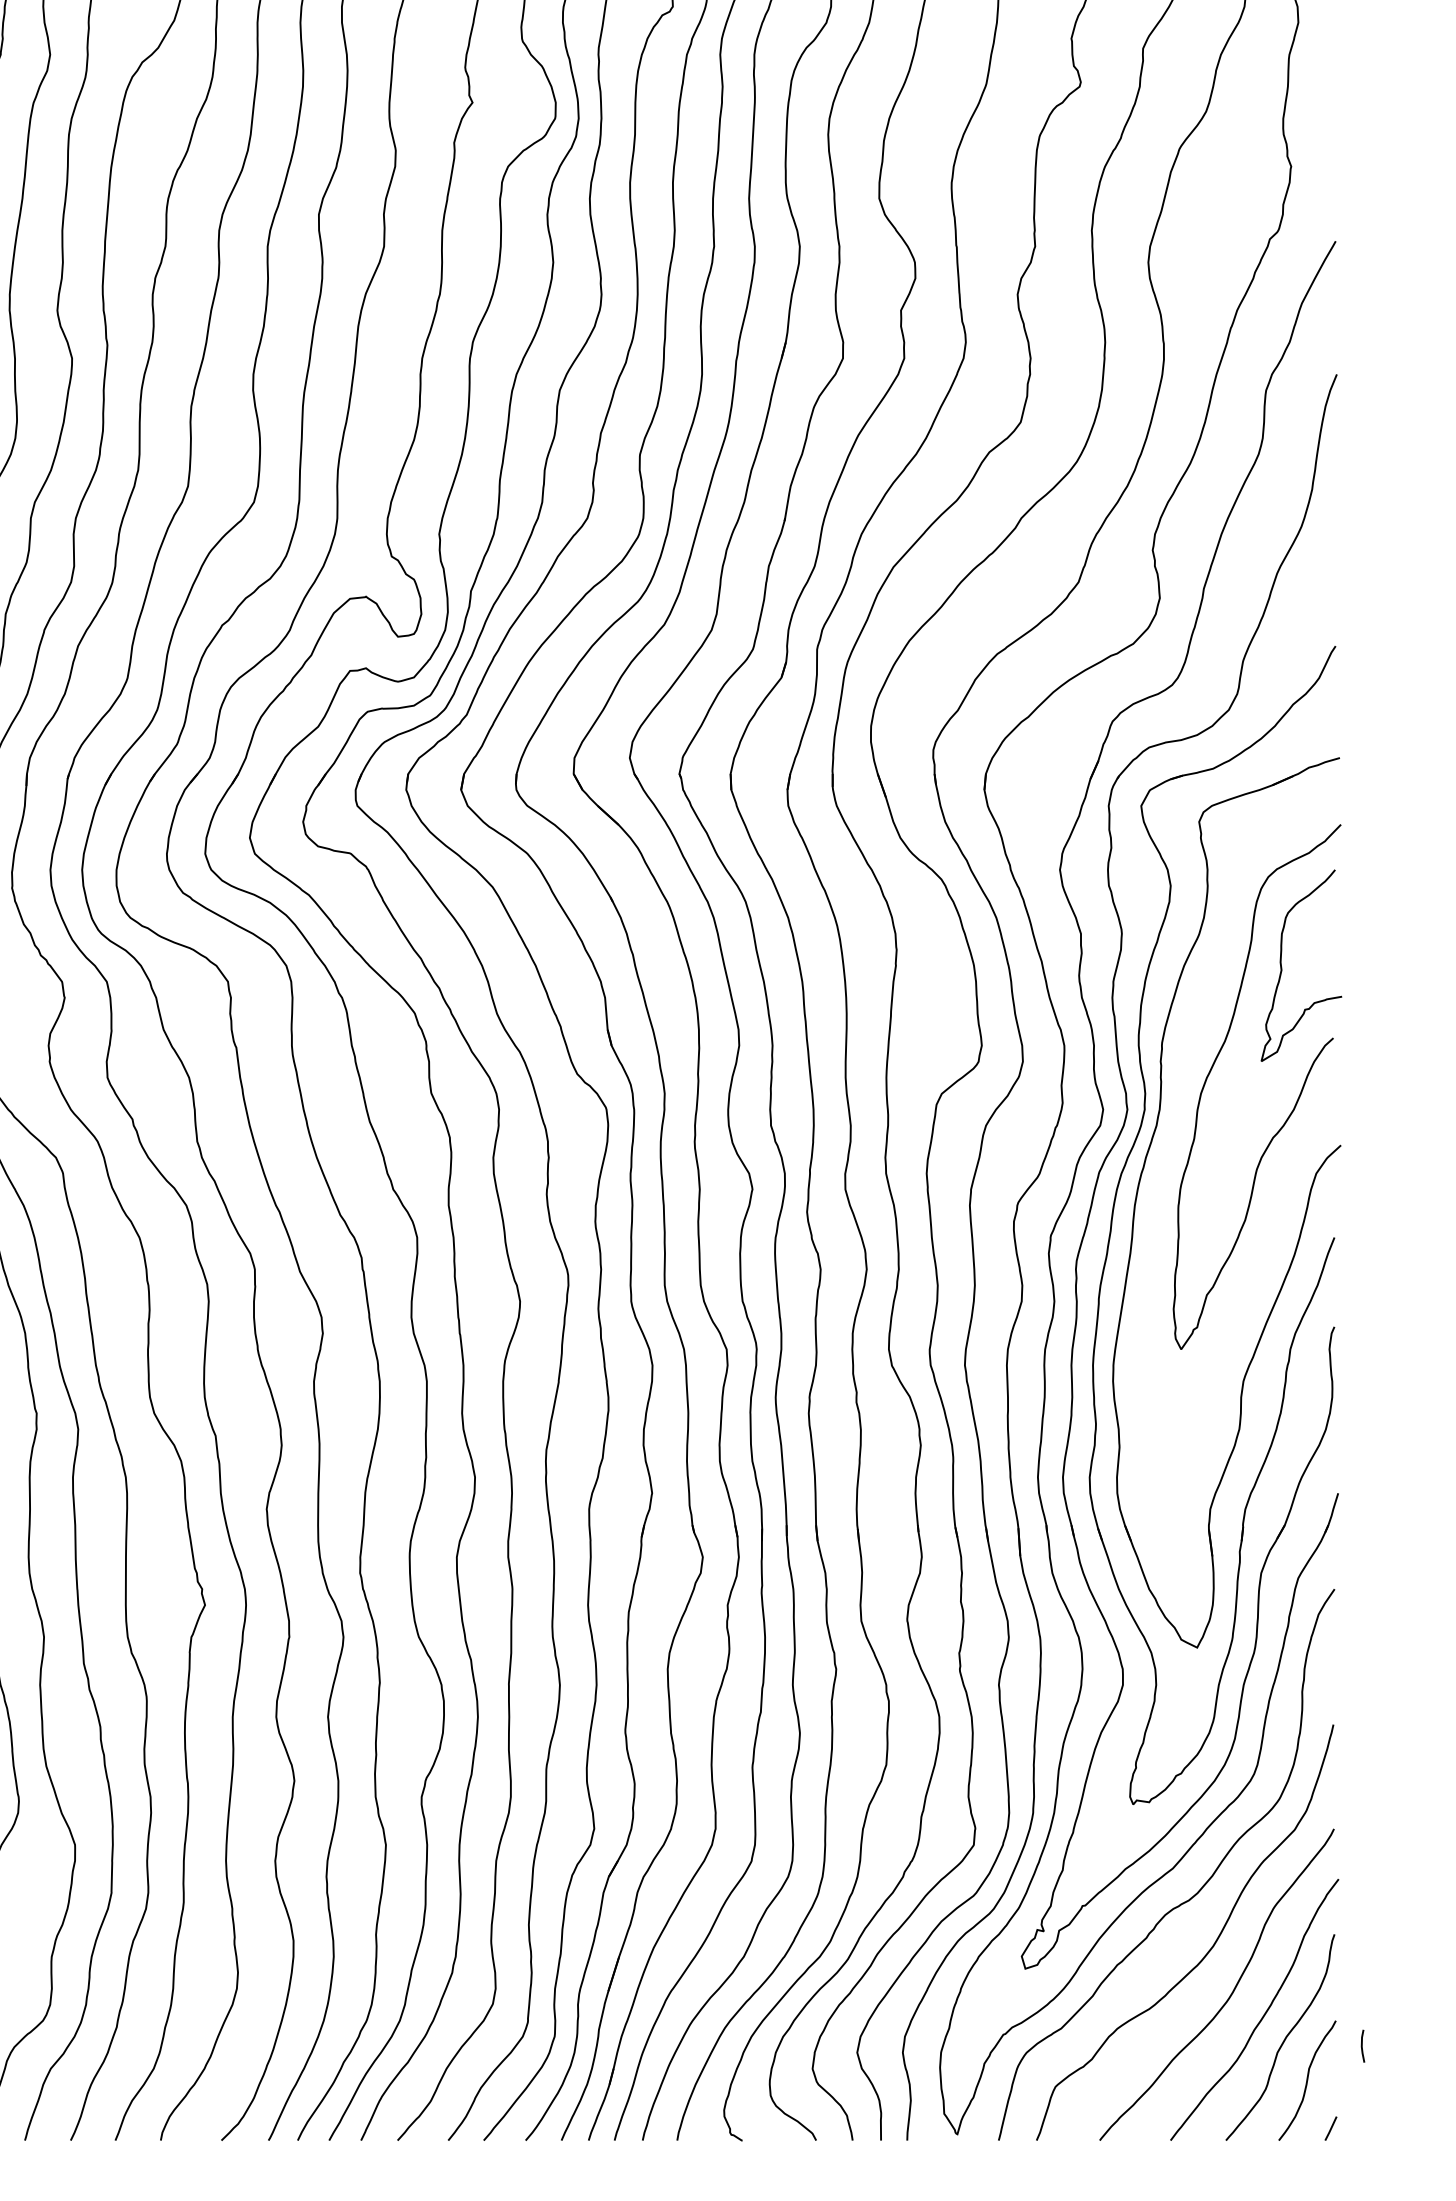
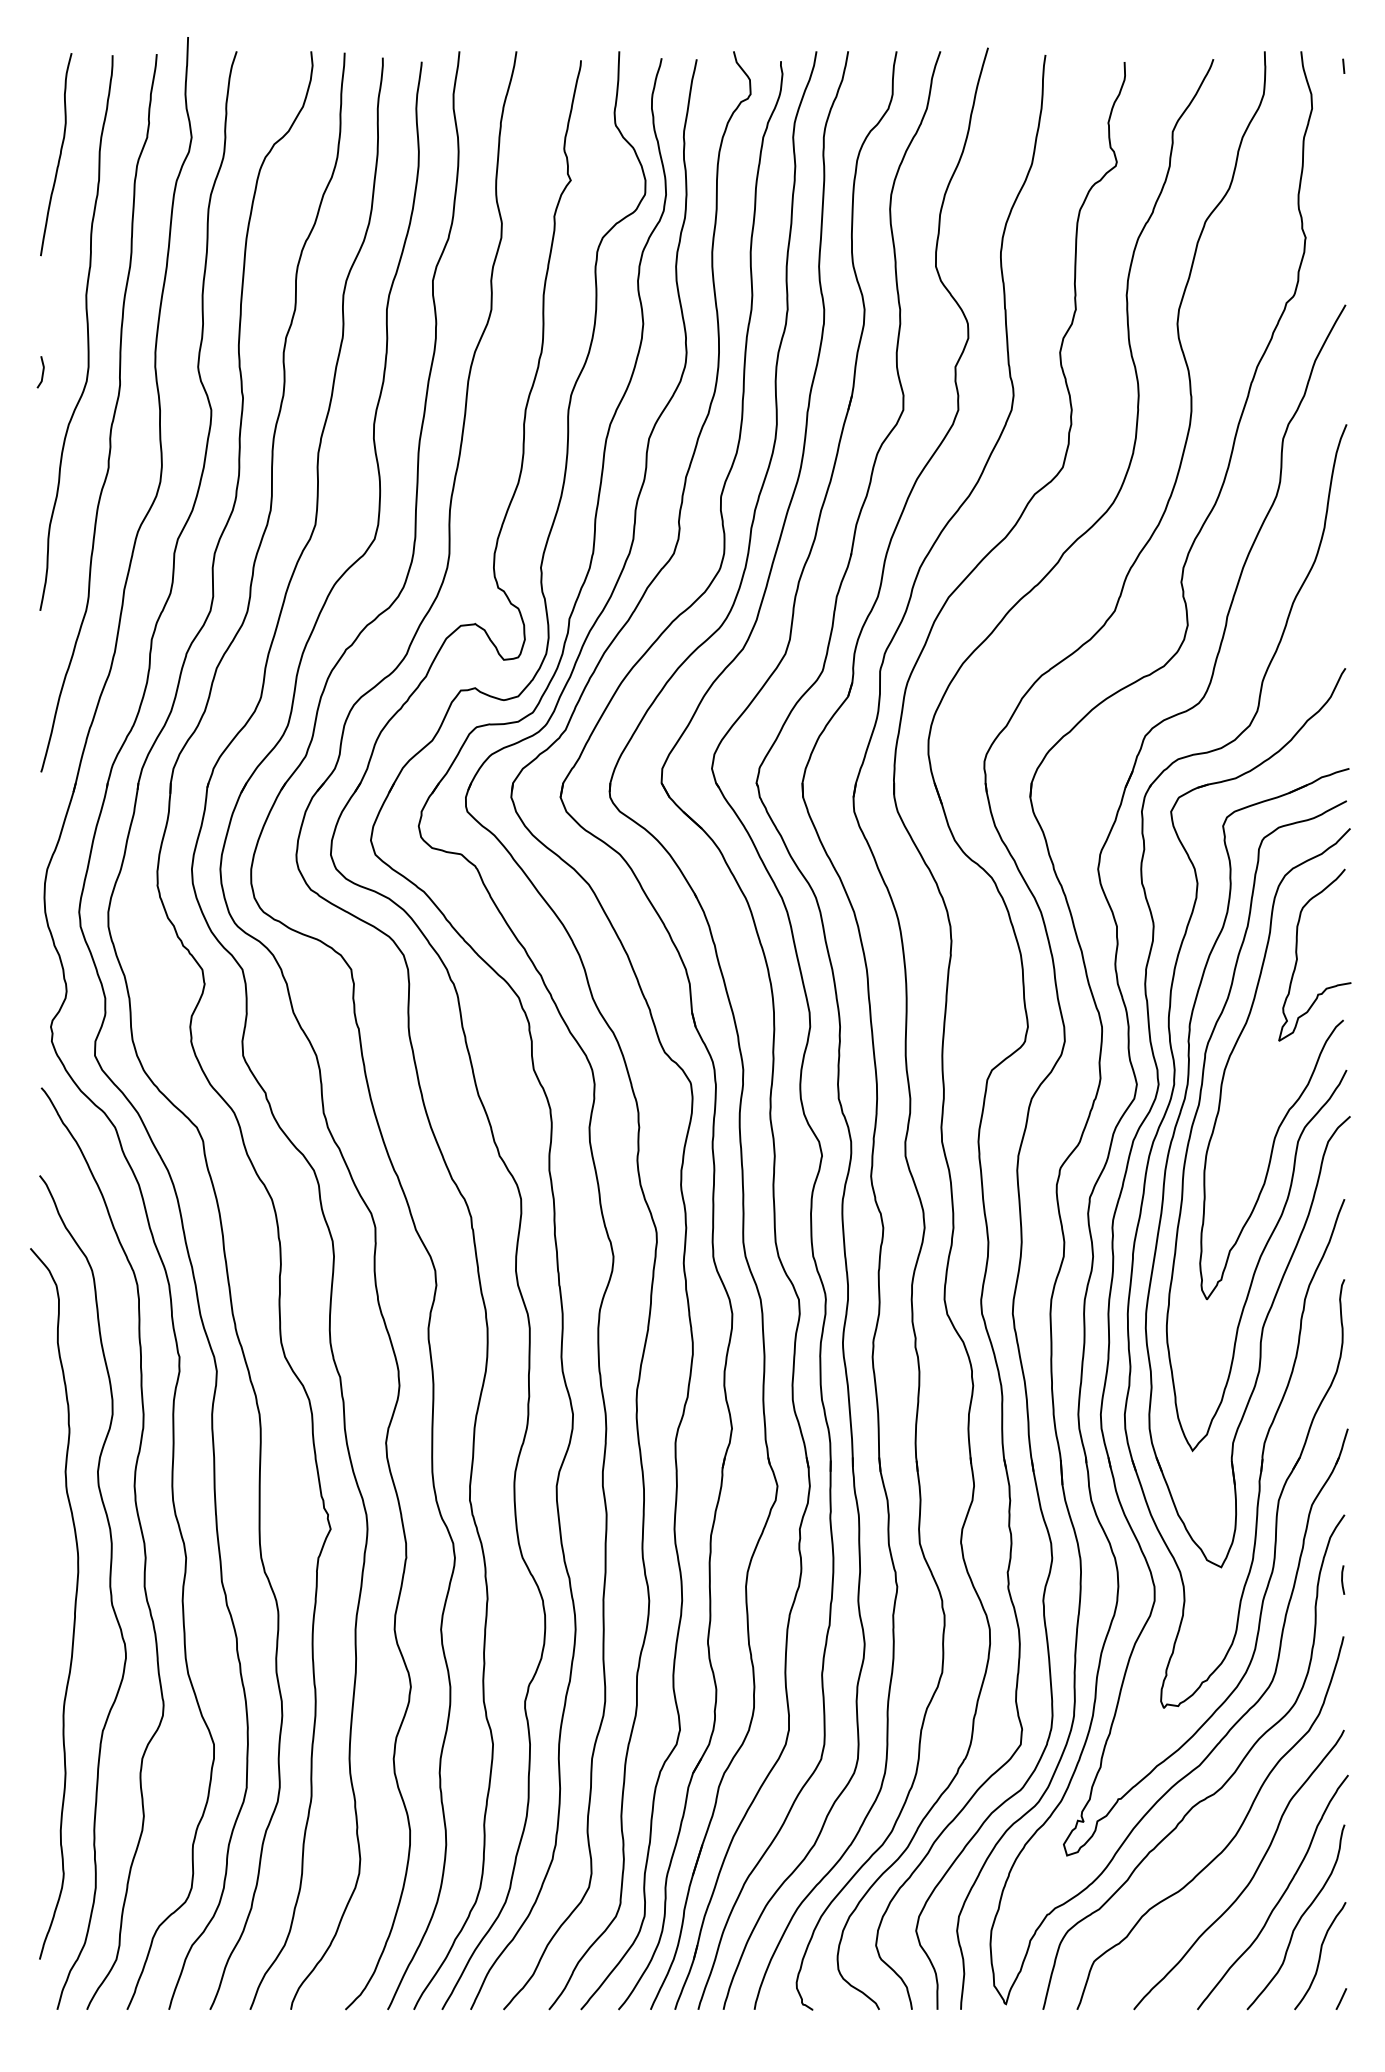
curve: (1282, 1172) -> (1297, 1140), added
line: (1362, 2045) -> (1342, 1579), moved

